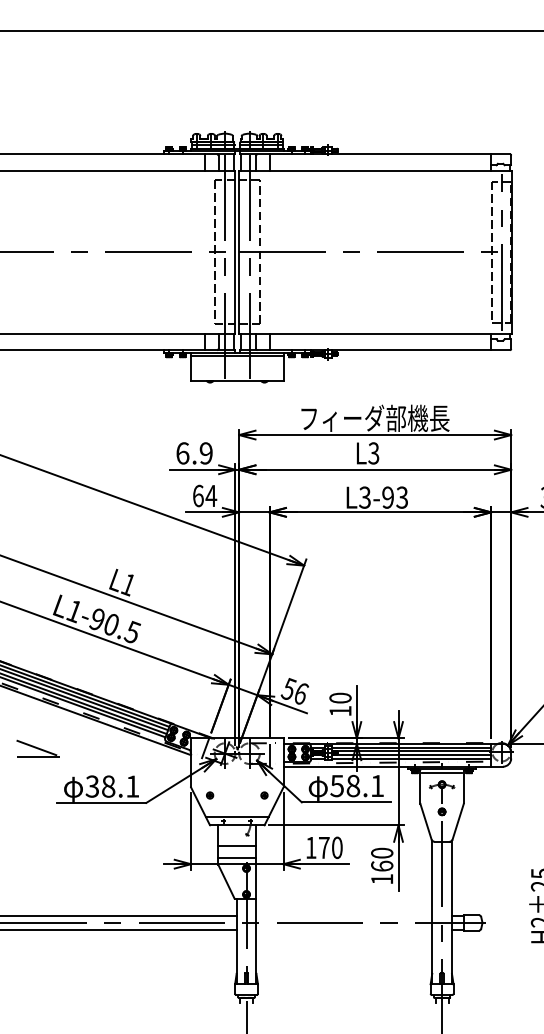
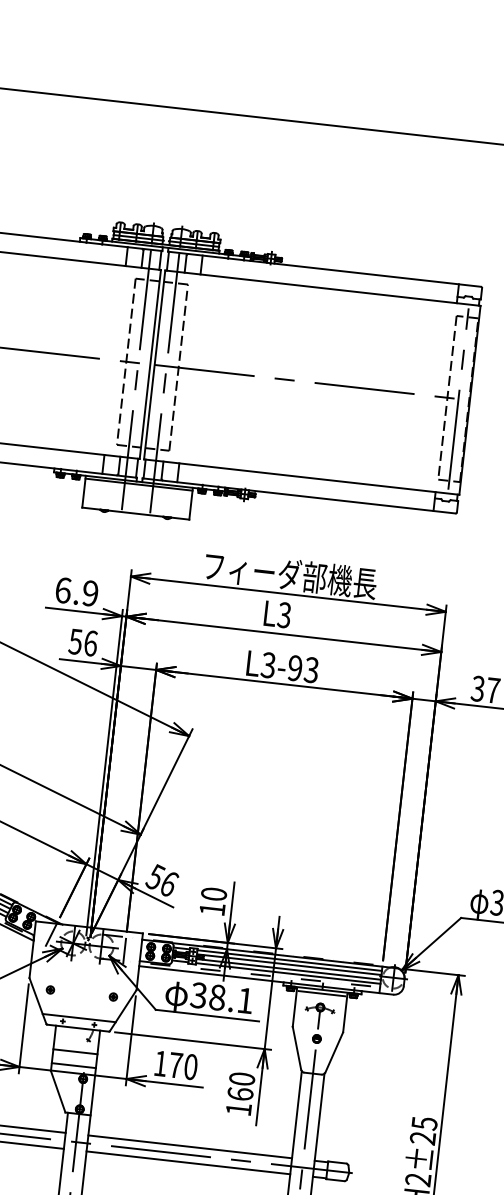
text: (204, 495) -> (82, 641), 64 -> 56
text: (337, 785) -> (199, 994), 58.1 -> 38.1
line: (344, 916) -> (190, 1147), added
line: (344, 929) -> (188, 1162), added

